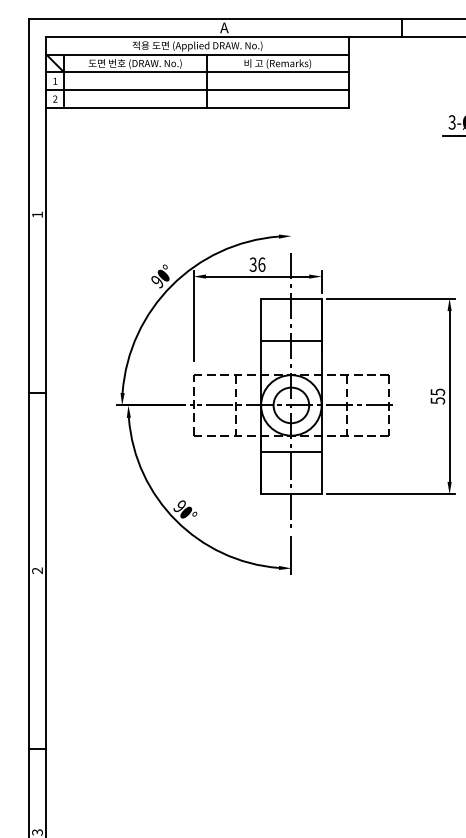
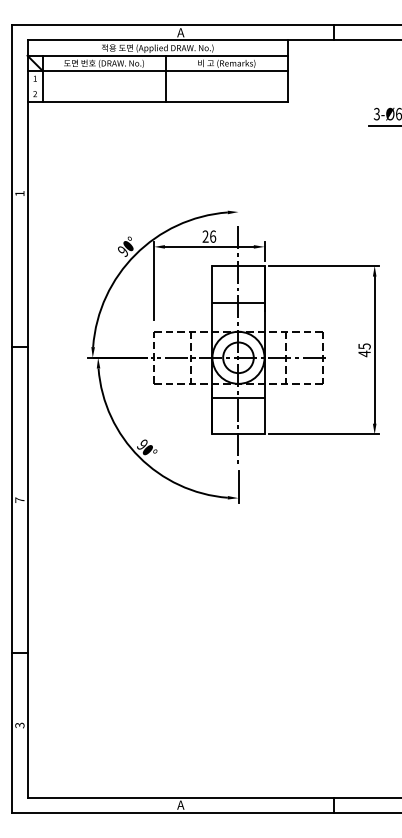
line: (197, 90) -> (157, 86), removed
text: (253, 264) -> (205, 236), 36 -> 26
text: (437, 400) -> (364, 353), 55 -> 45
text: (37, 569) -> (19, 499), 2 -> 7

